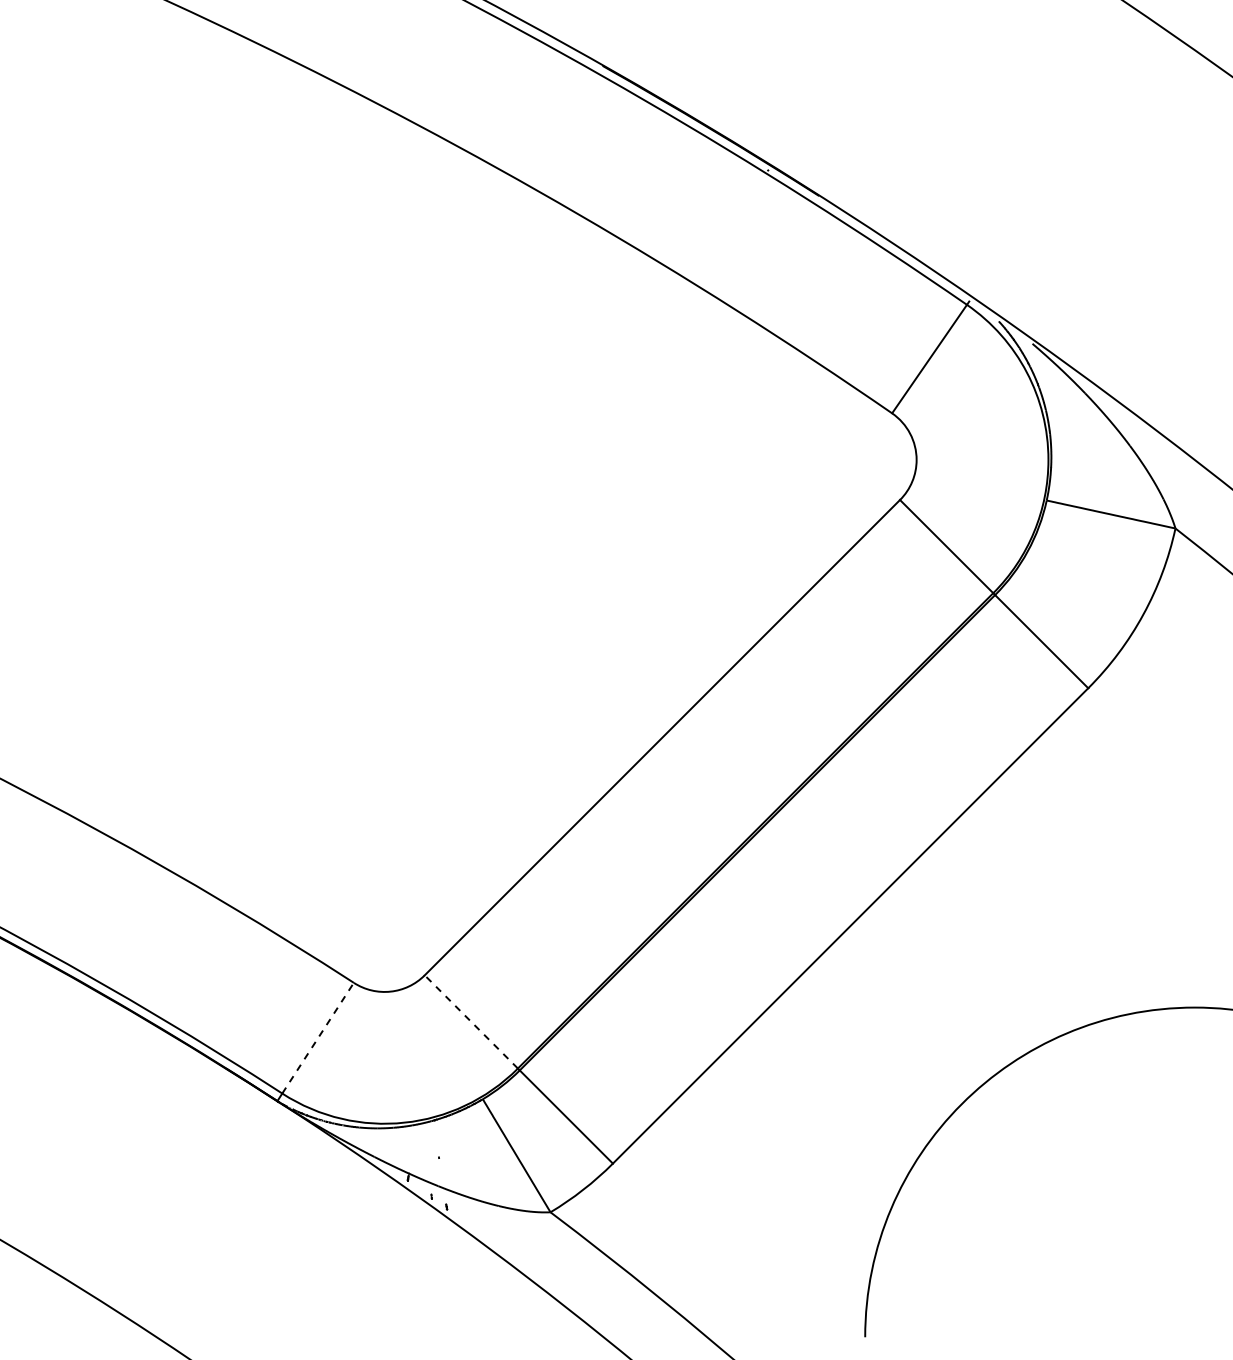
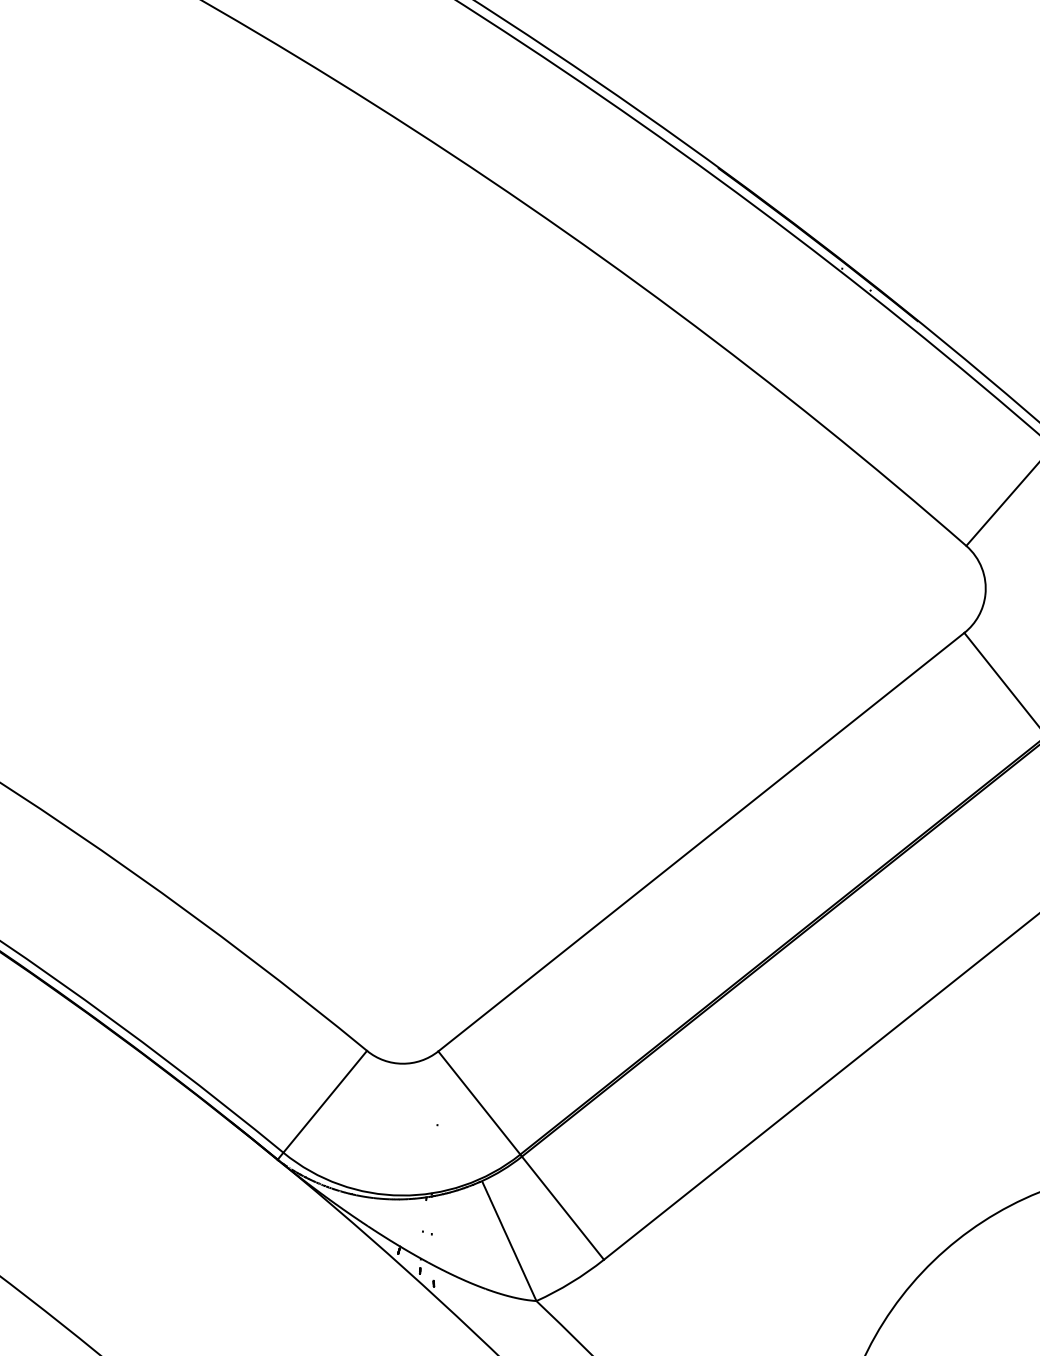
line: (471, 1021) -> (479, 1102), dashed -> solid
line: (318, 1038) -> (325, 1102), dashed -> solid

